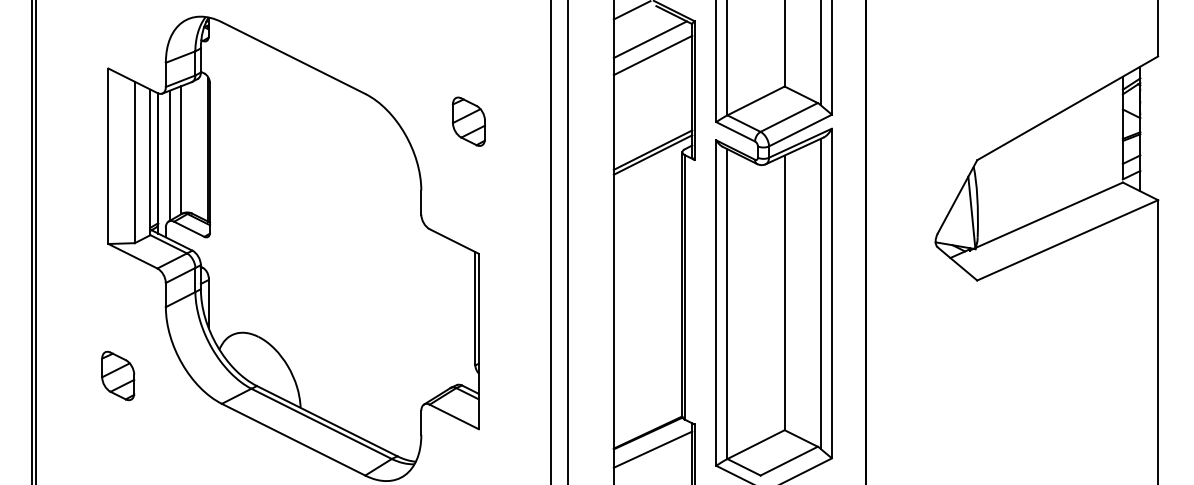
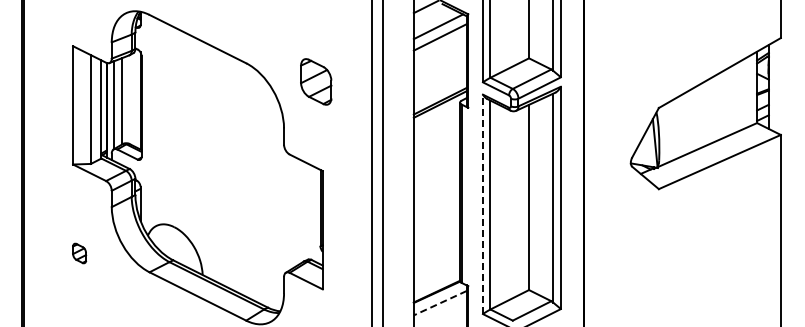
part: (467, 122) -> (315, 82), size x1.4
line: (715, 303) -> (482, 204), solid -> dashed
part: (117, 375) -> (79, 253), size x0.6
line: (651, 450) -> (439, 303), solid -> dashed

